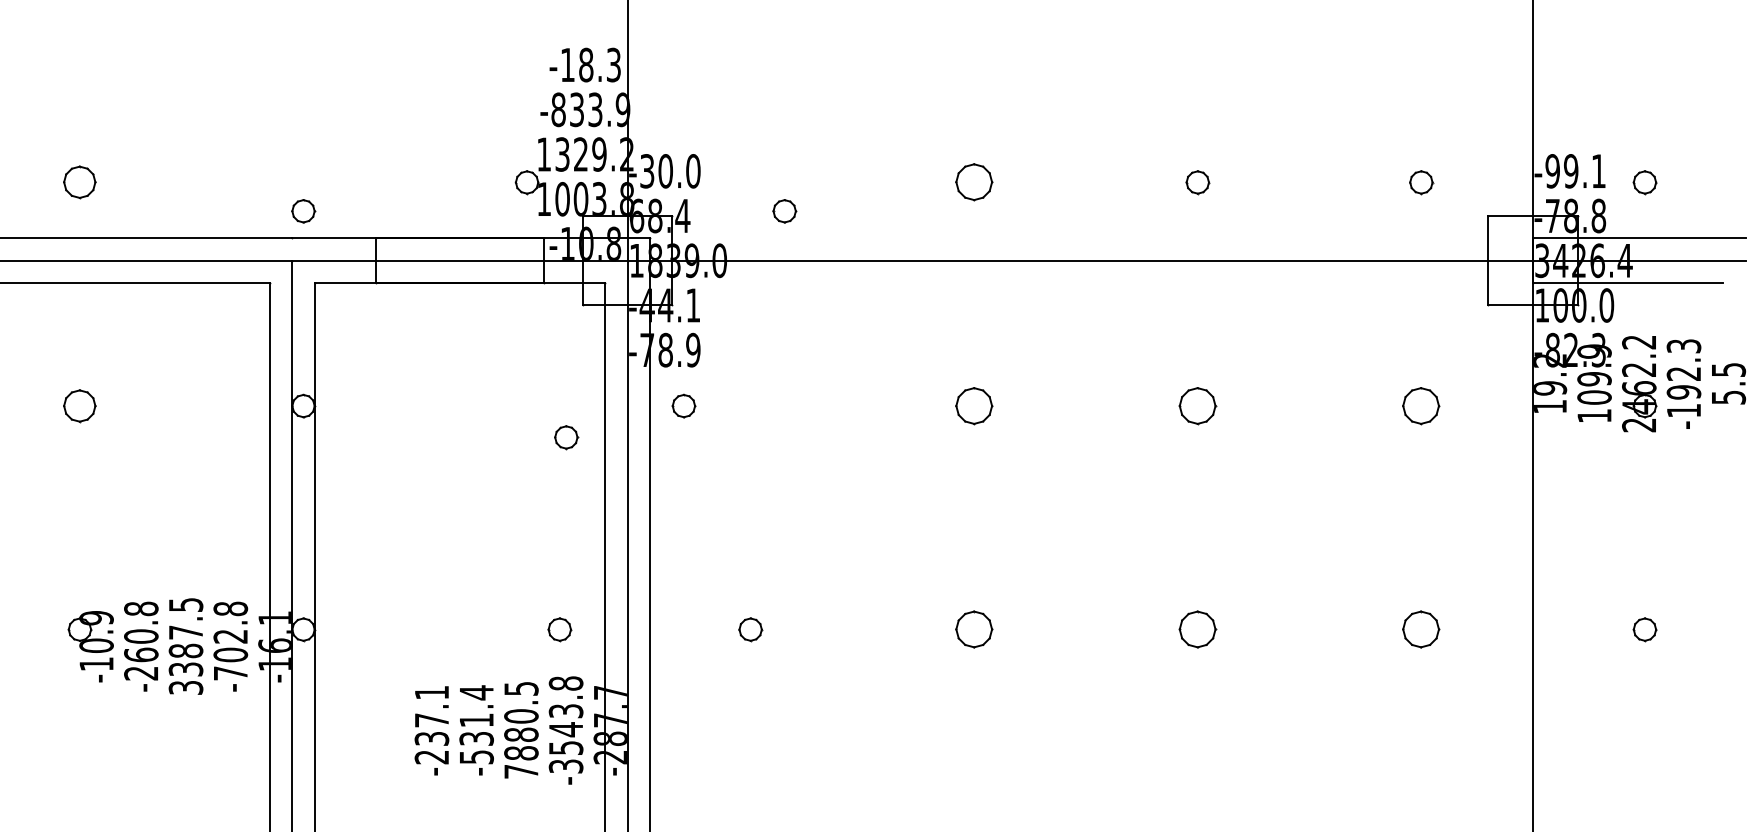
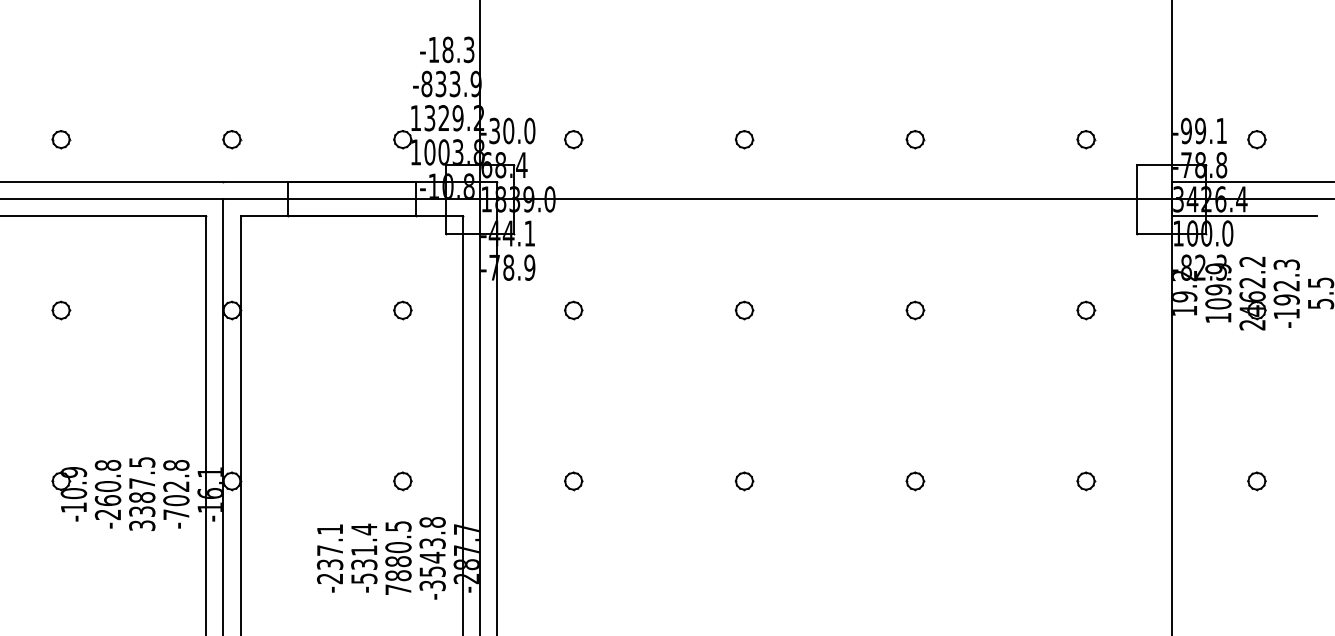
part: (80, 182) -> (61, 139), size x0.71
part: (974, 182) -> (744, 139), size x0.62
part: (304, 211) -> (232, 139), moved
part: (784, 211) -> (573, 139), moved
part: (80, 406) -> (61, 310), size x0.71
part: (683, 406) -> (573, 310), moved
part: (974, 406) -> (744, 310), size x0.62
part: (1198, 406) -> (915, 310), size x0.62
part: (1421, 406) -> (1086, 310), size x0.62
part: (565, 437) -> (402, 310), moved
part: (559, 629) -> (402, 481), moved
part: (974, 629) -> (744, 481), size x0.62
part: (1198, 629) -> (915, 481), size x0.62
part: (1421, 629) -> (1086, 481), size x0.62

